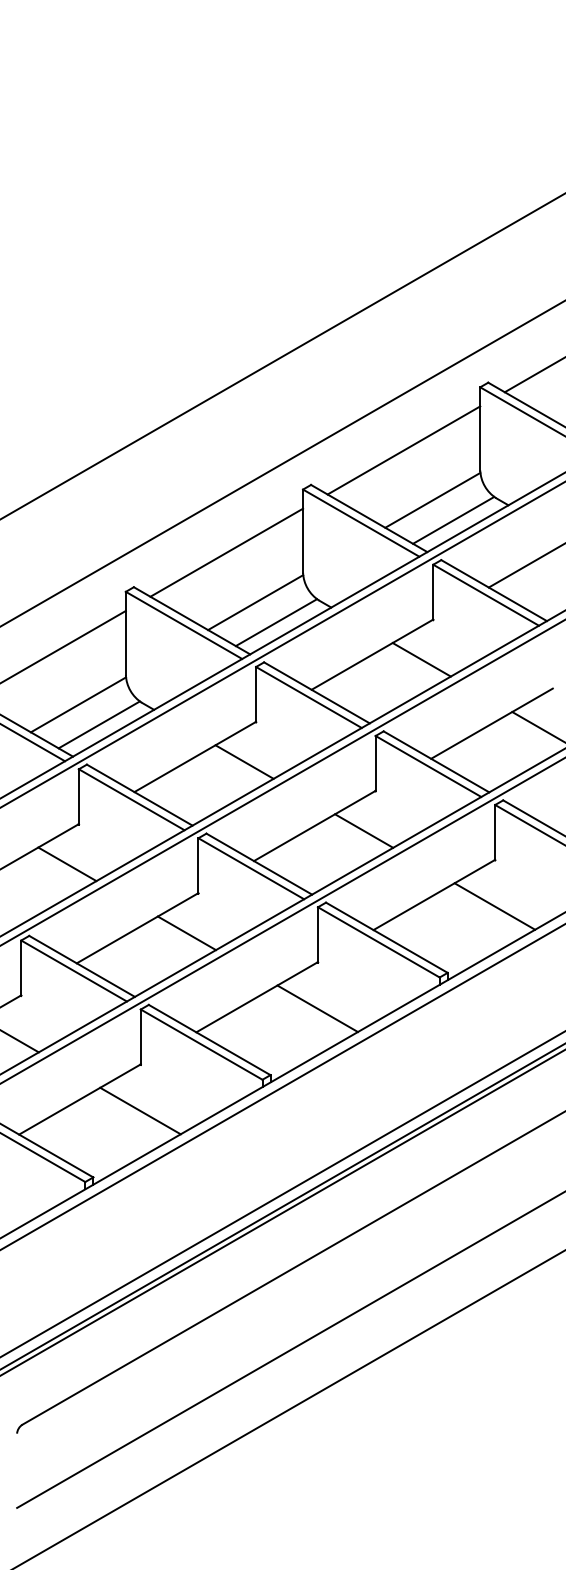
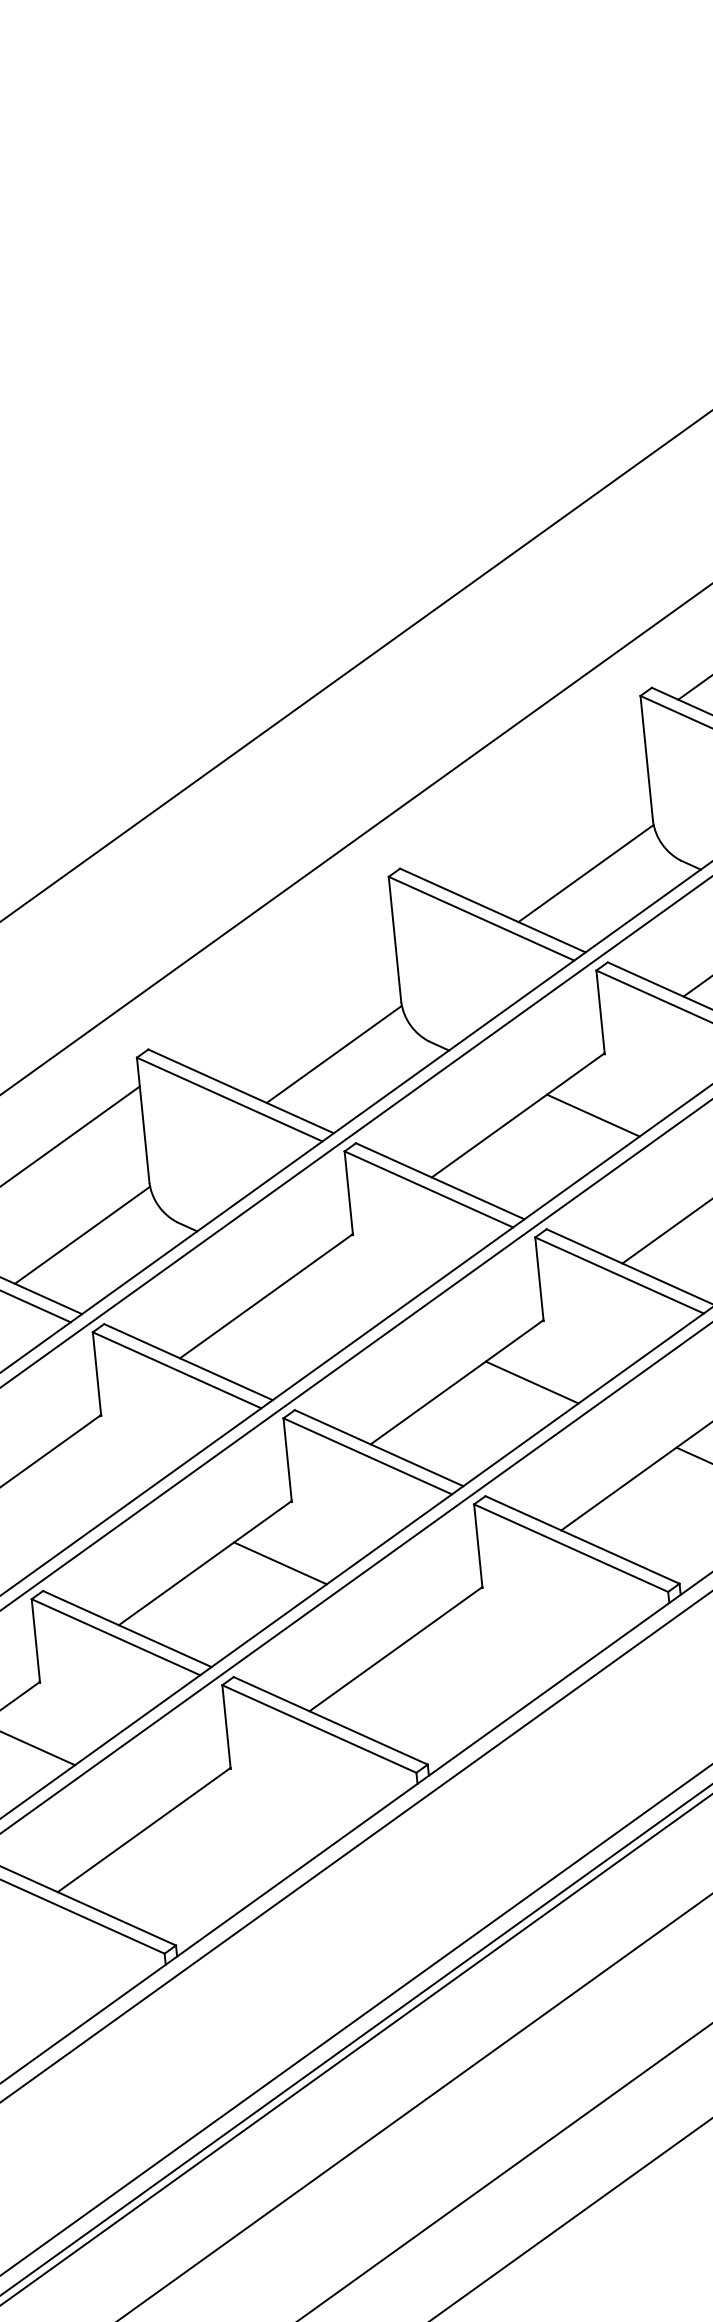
line: (403, 450) -> (534, 802), removed
line: (453, 519) -> (620, 899), removed
line: (226, 552) -> (282, 983), removed
line: (276, 622) -> (368, 1081), removed
line: (98, 724) -> (115, 1261), removed
line: (244, 761) -> (341, 1295), removed
line: (67, 864) -> (89, 1477), removed
line: (317, 1008) -> (488, 1657), removed
line: (140, 1110) -> (237, 1837), removed

